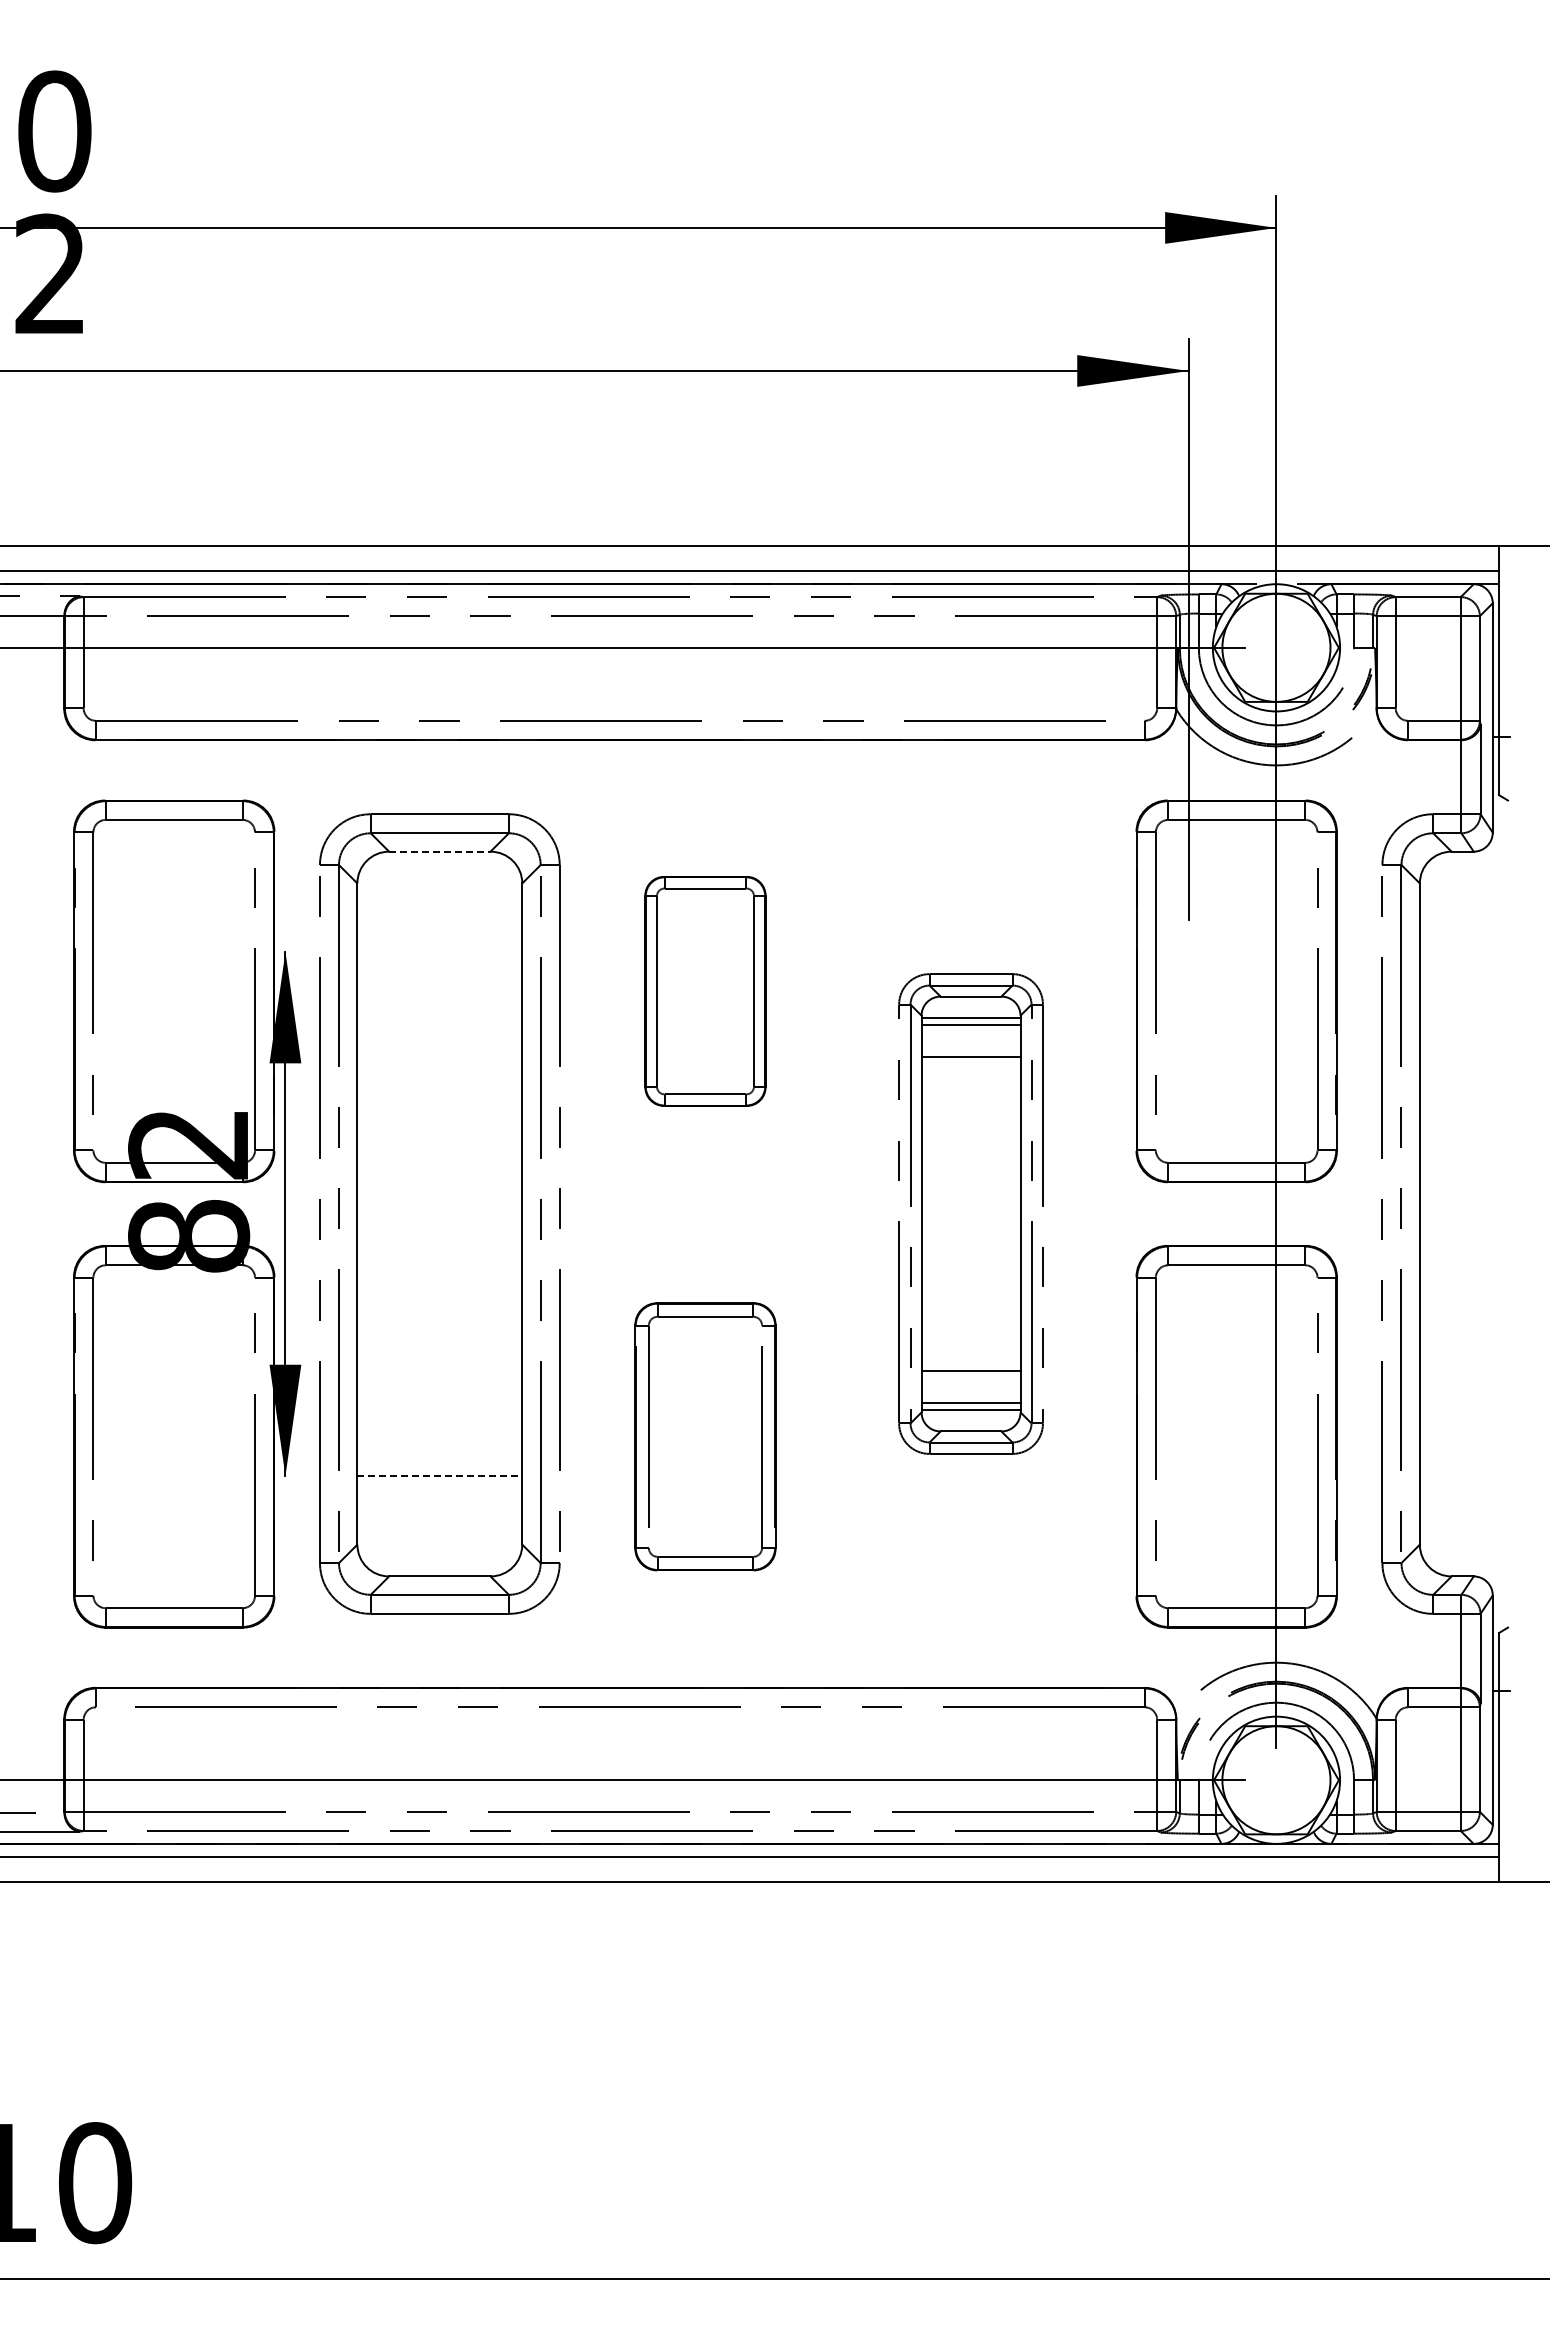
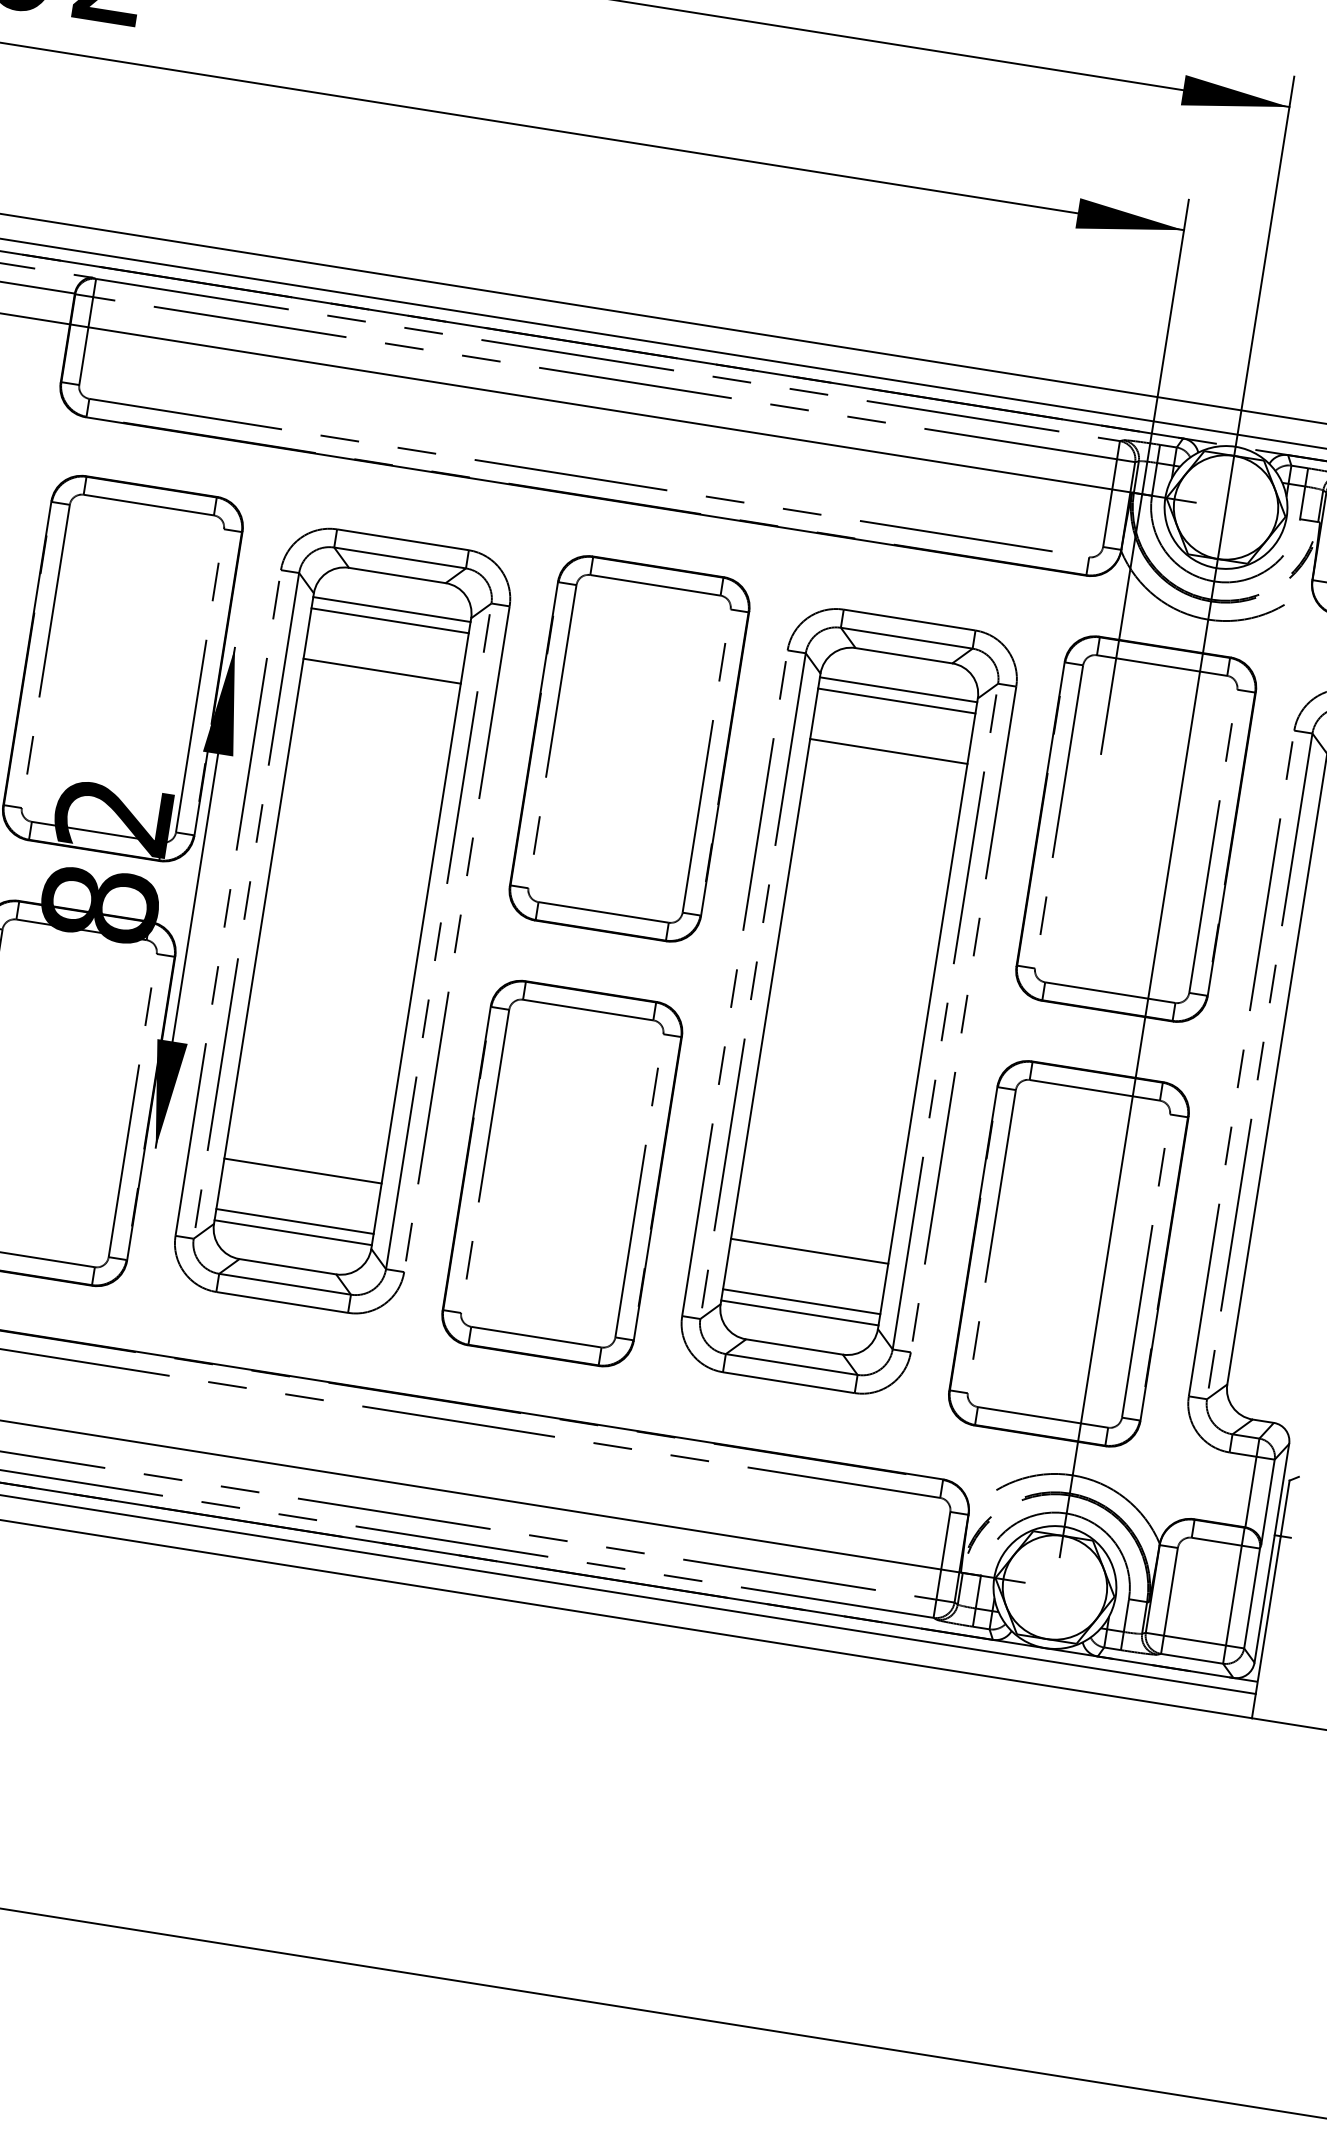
line: (439, 851) -> (397, 575), dashed -> solid
line: (439, 887) -> (391, 609), added
line: (439, 899) -> (389, 621), added
line: (439, 952) -> (381, 671), added
part: (705, 991) -> (629, 748), size x1.67
part: (970, 1213) -> (848, 1000), size x1.67
part: (705, 1436) -> (562, 1173), size x1.43
line: (440, 1476) -> (303, 1171), dashed -> solid
line: (439, 1528) -> (294, 1220), added
line: (439, 1540) -> (292, 1232), added

